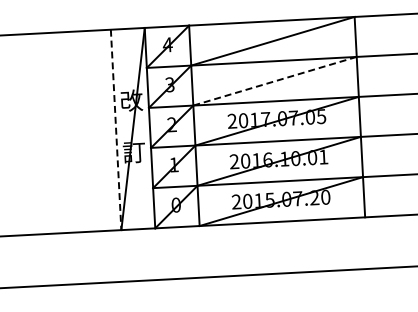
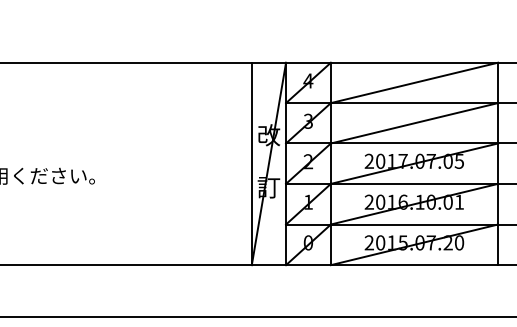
line: (275, 81) -> (414, 123), dashed -> solid
line: (115, 130) -> (251, 164), dashed -> solid

